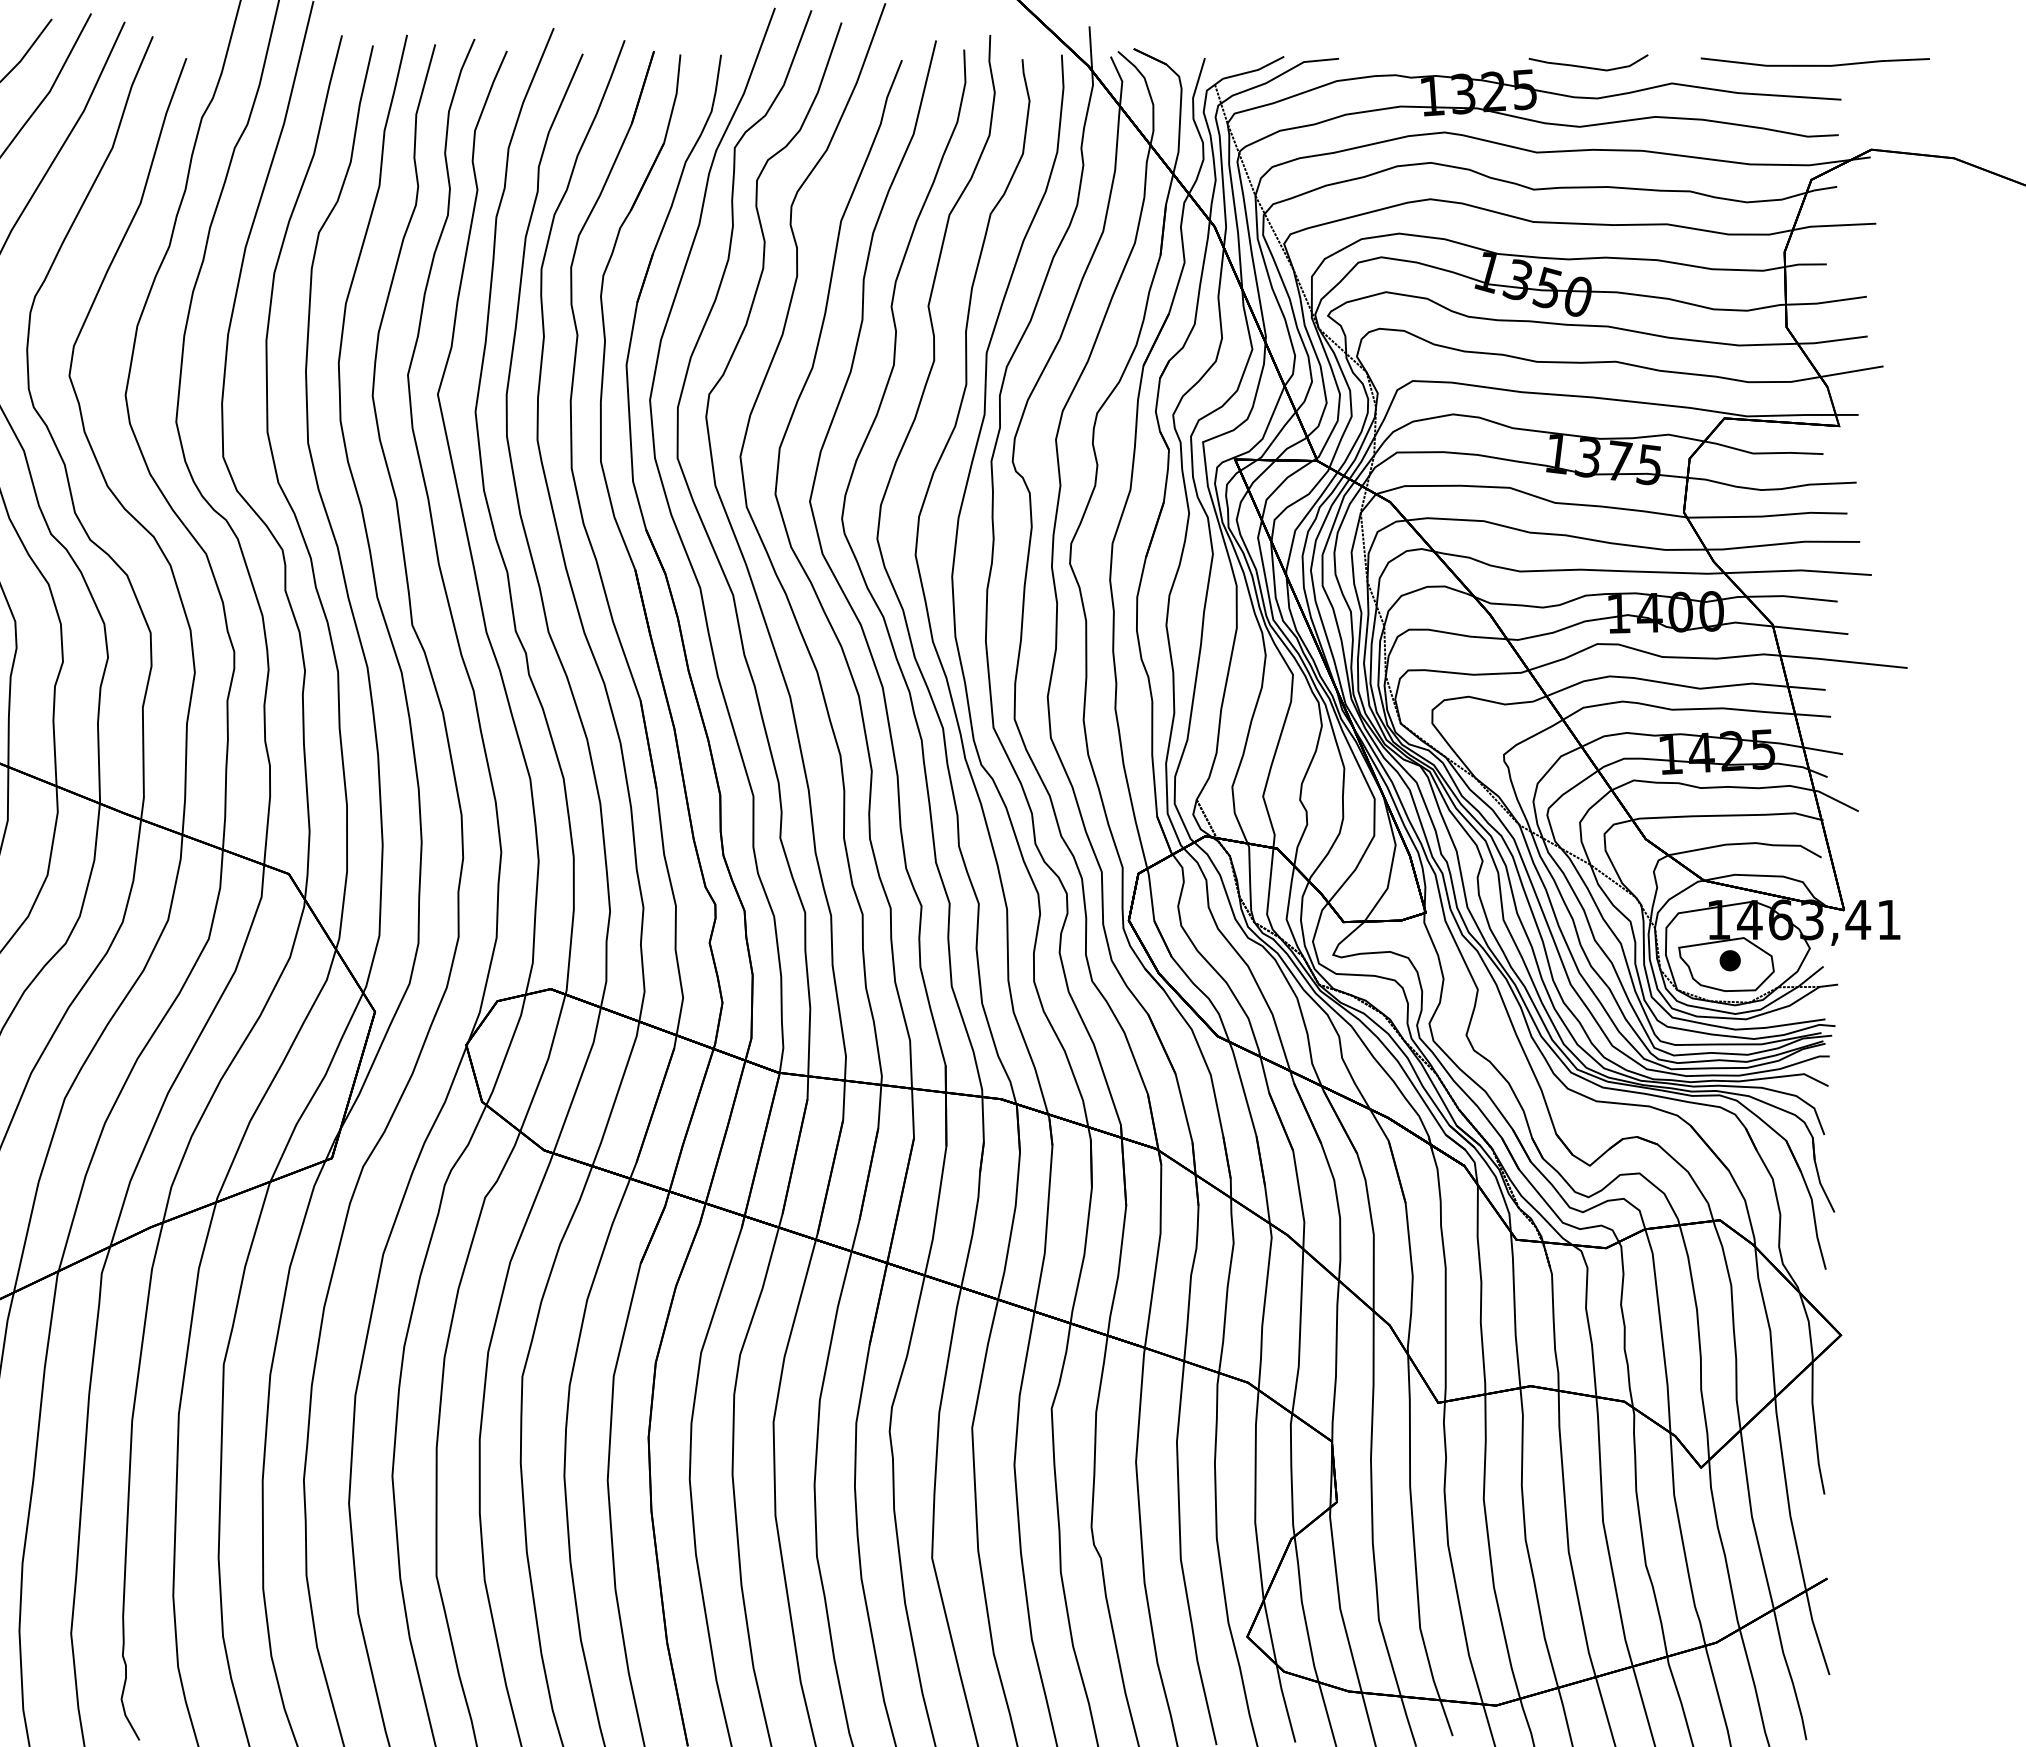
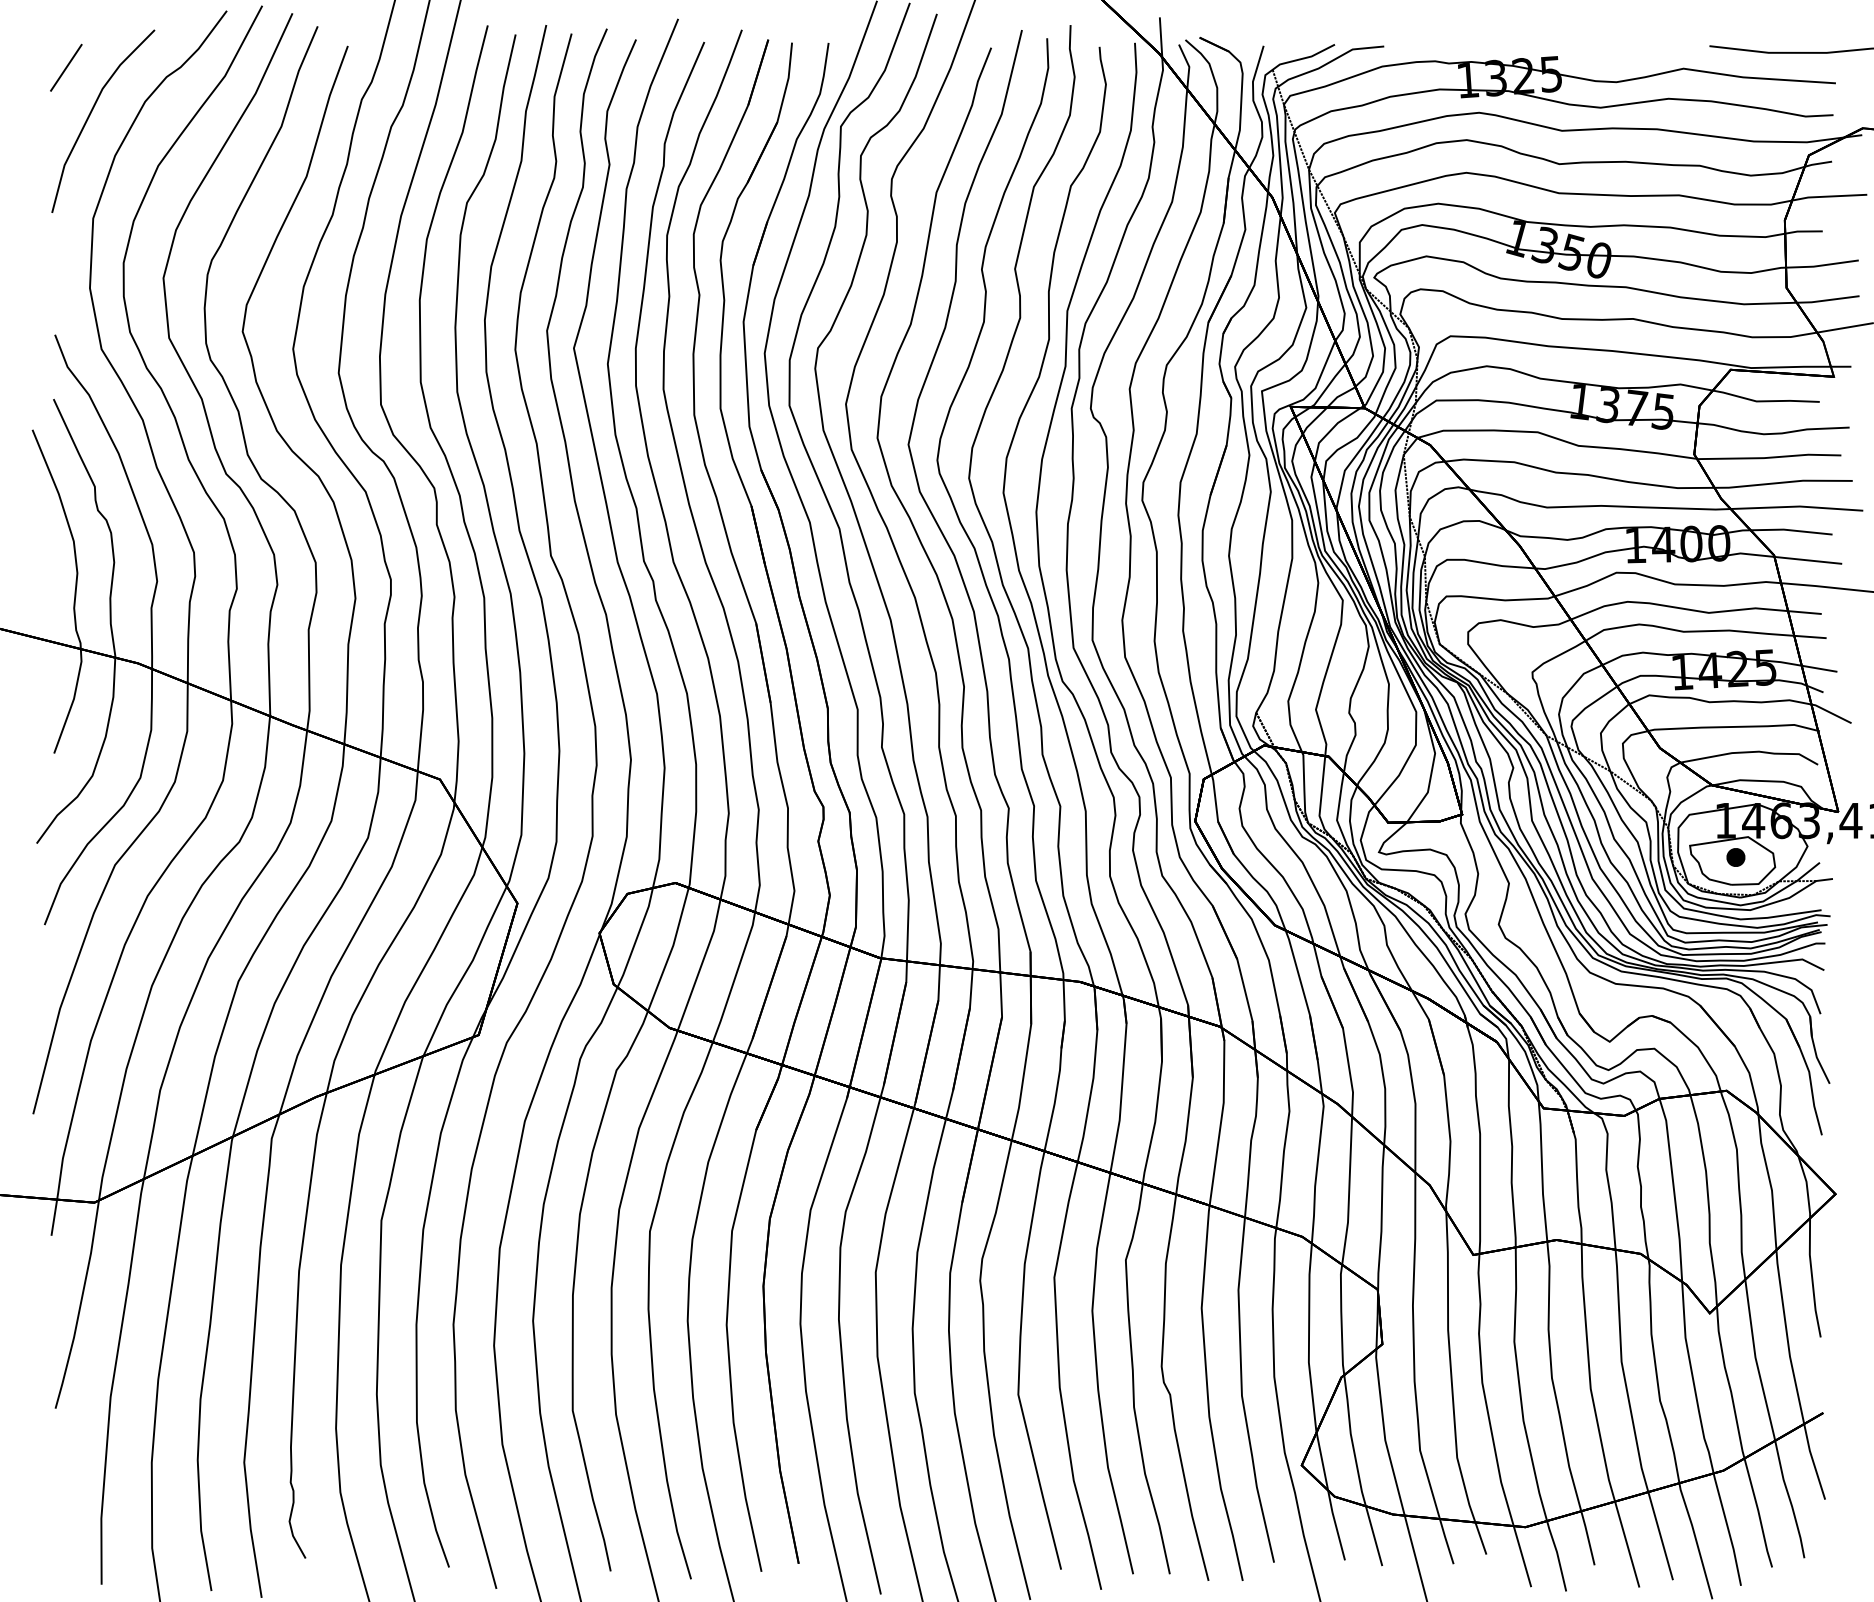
curve: (1588, 66) -> (1608, 53), removed

